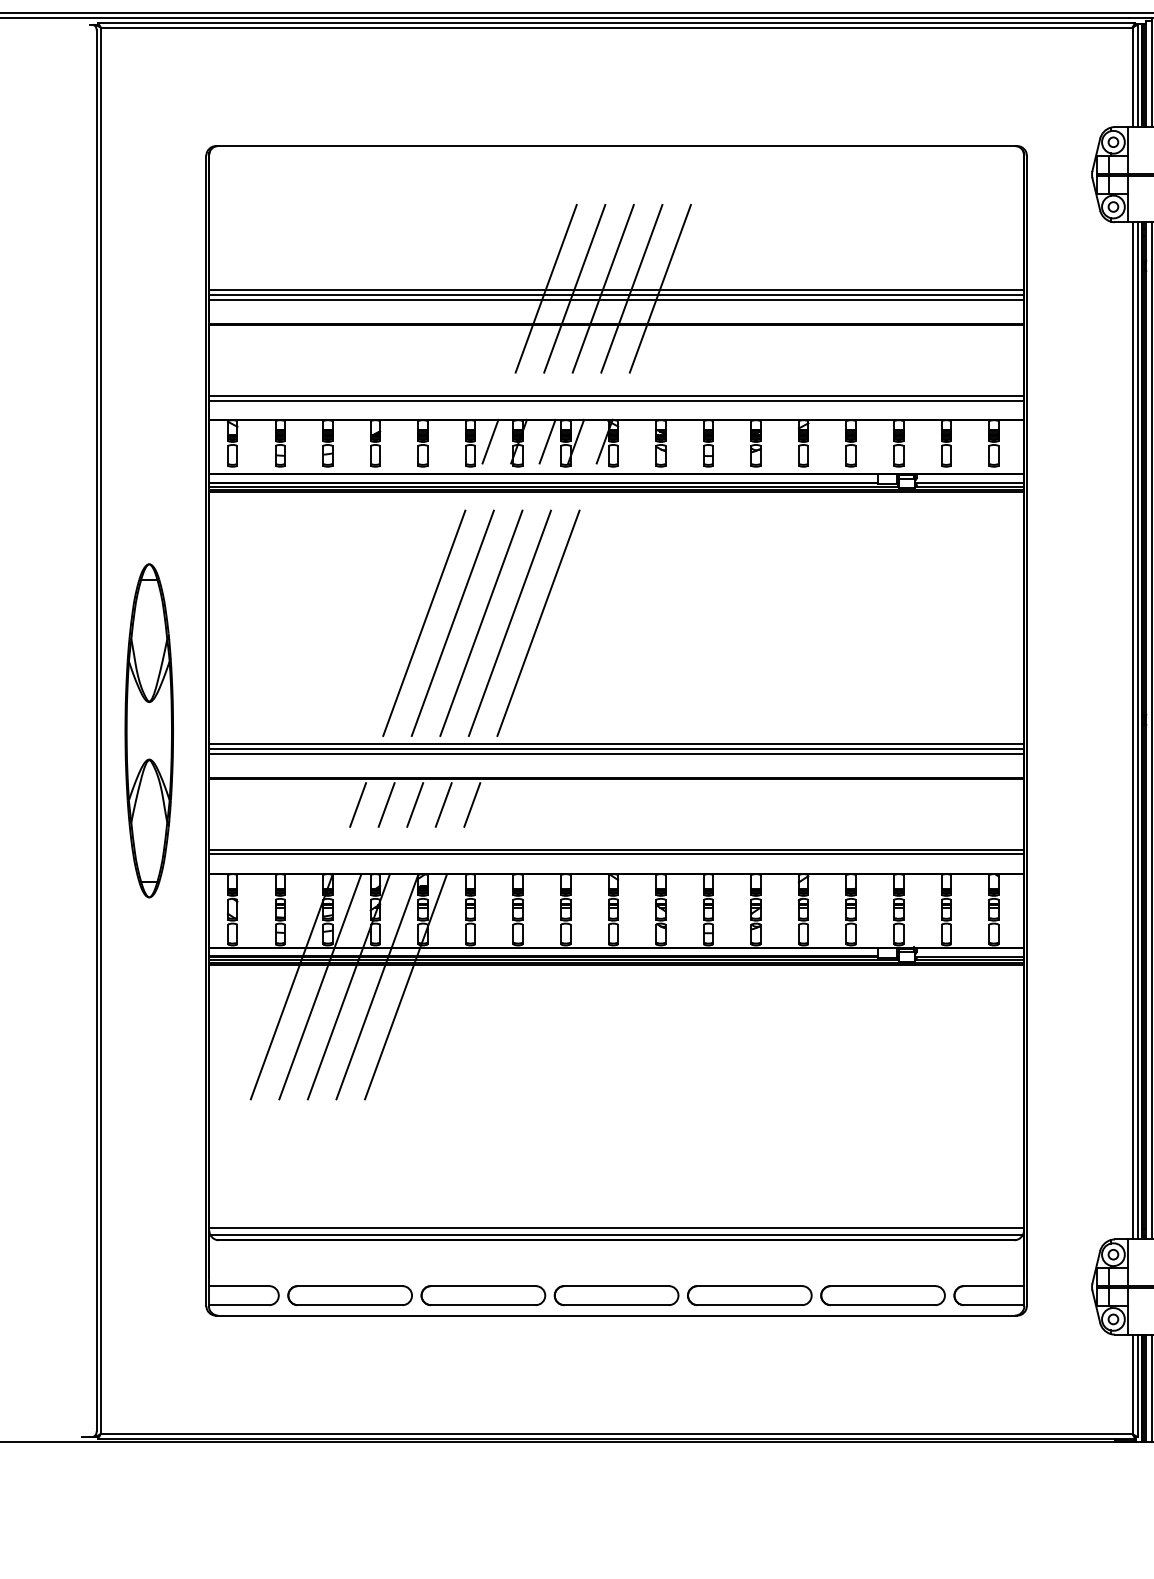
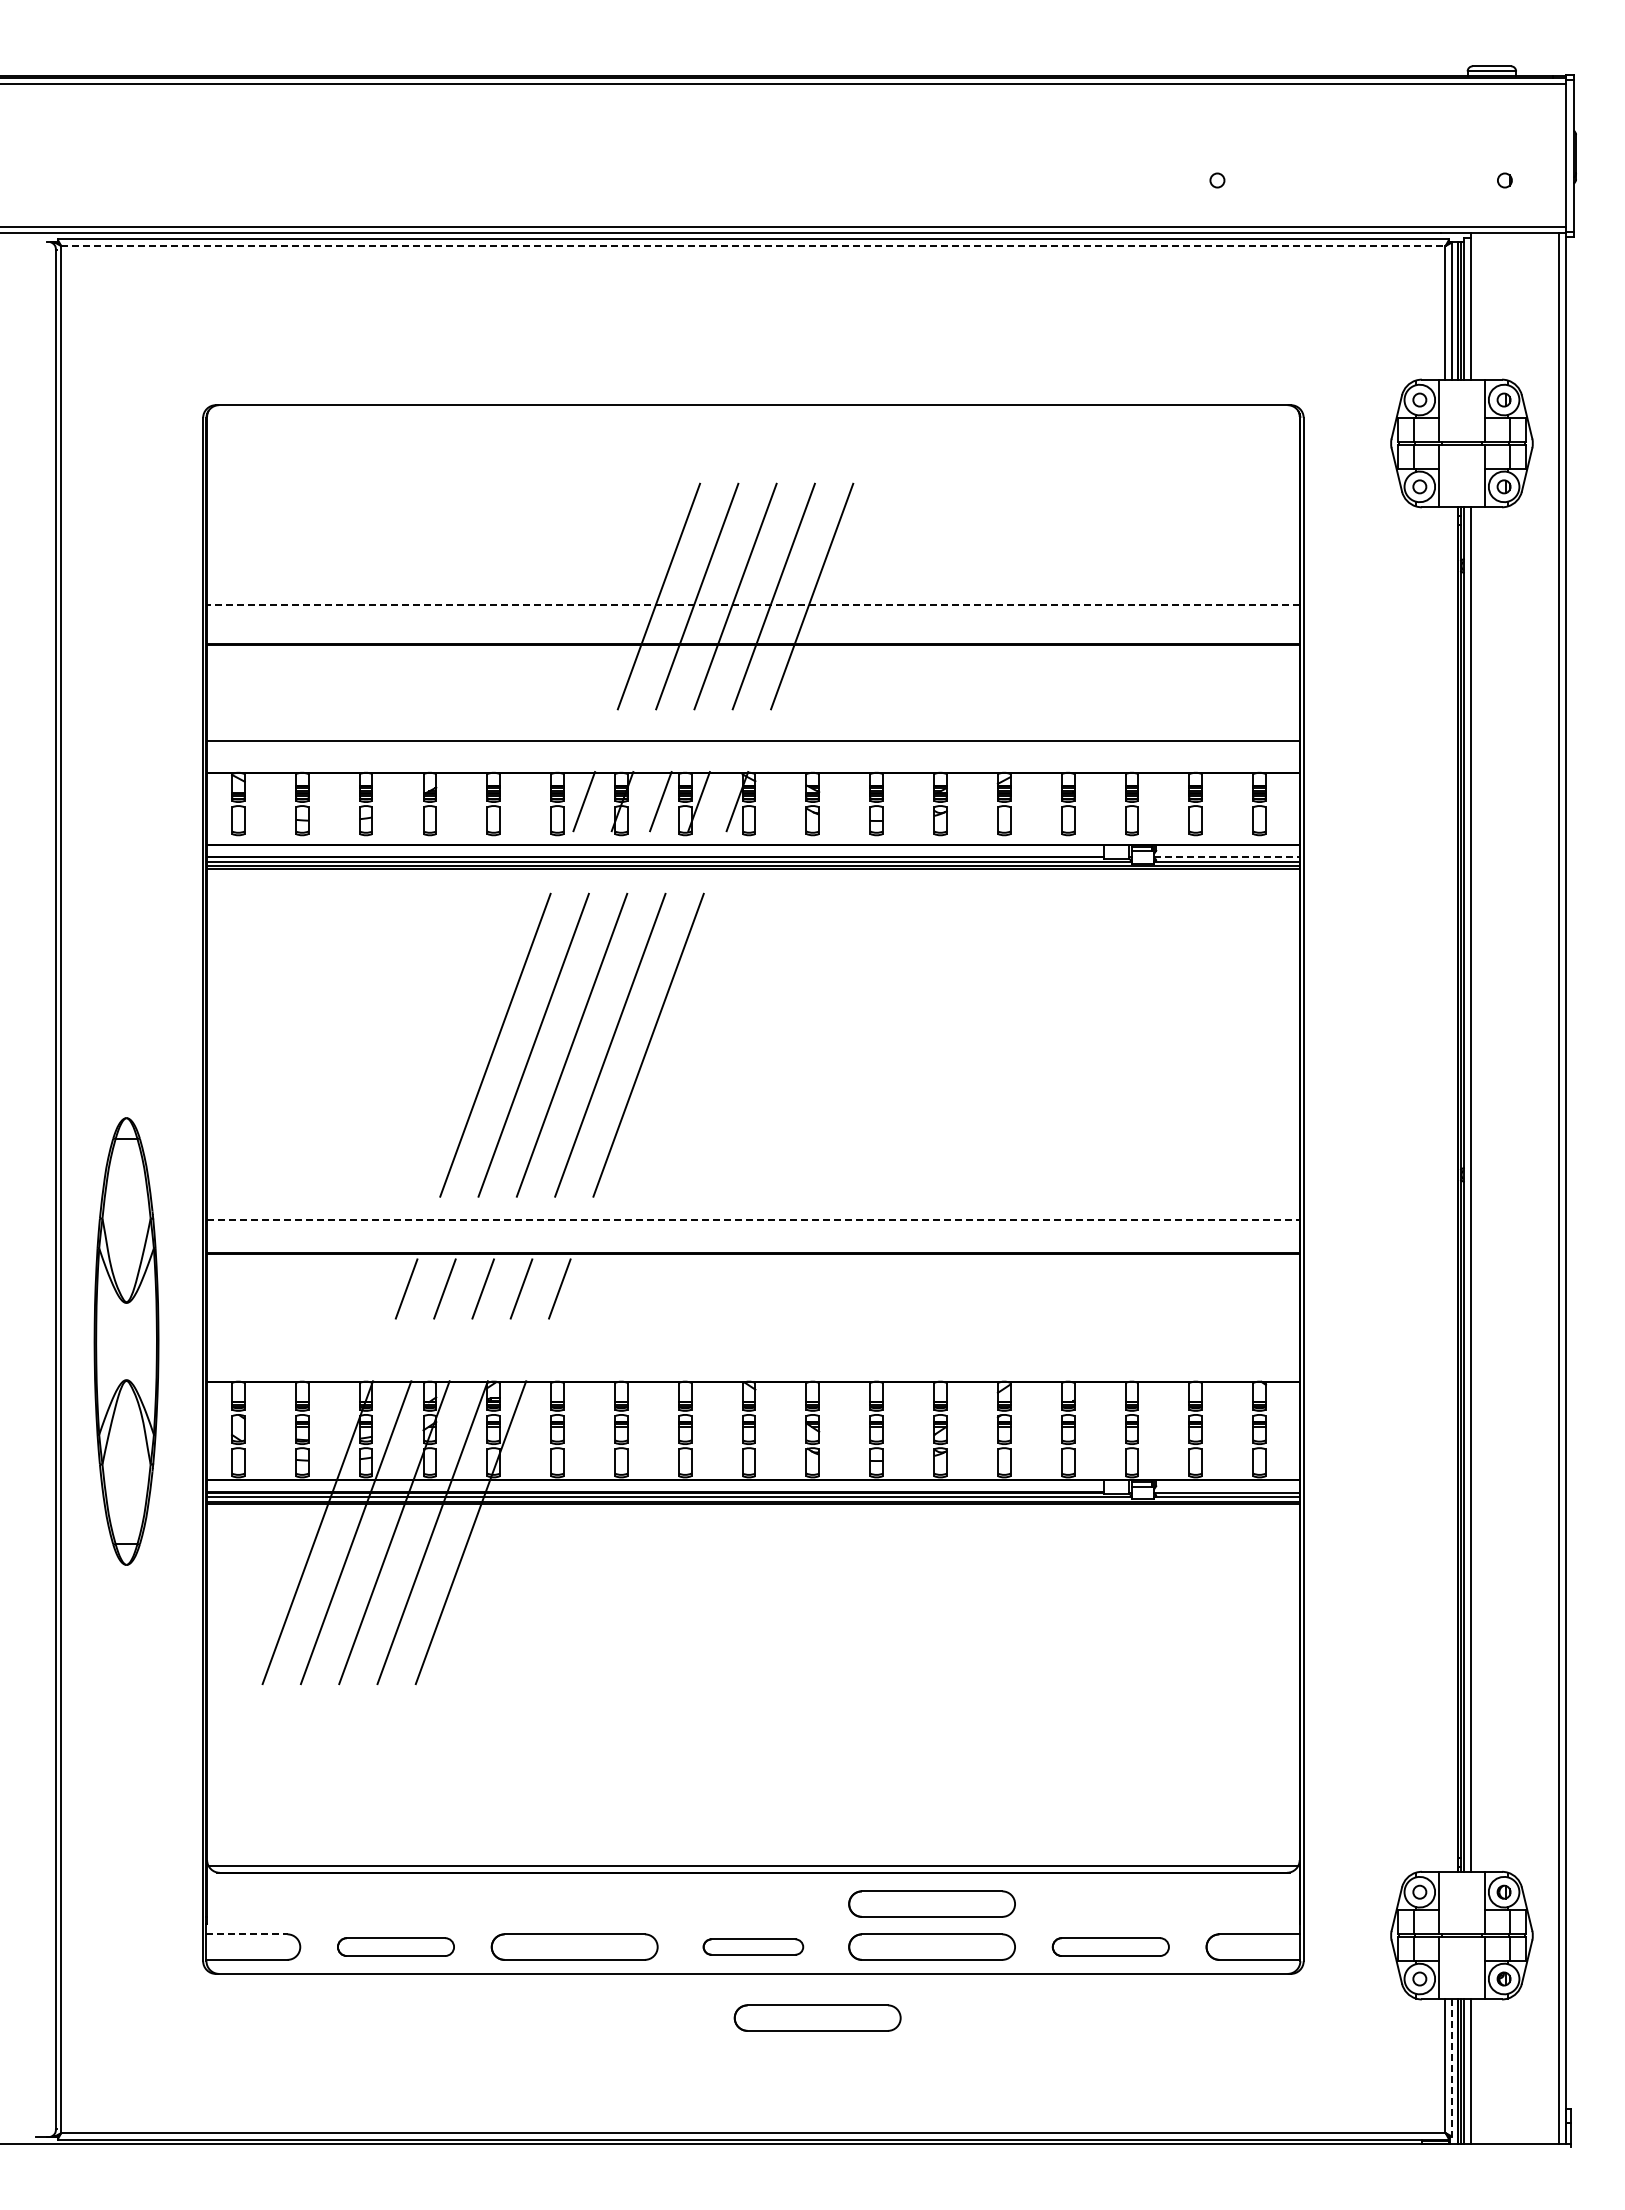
line: (616, 27) -> (753, 246), solid -> dashed
line: (616, 290) -> (753, 598), removed
line: (615, 295) -> (752, 605), solid -> dashed
line: (616, 299) -> (753, 611), removed
line: (616, 400) -> (753, 746), removed
line: (970, 483) -> (1227, 857), solid -> dashed
part: (149, 730) -> (126, 1341), moved
line: (1132, 730) -> (1445, 1189), removed
line: (1137, 730) -> (1452, 1189), removed
line: (616, 744) -> (753, 1207), removed
line: (616, 748) -> (753, 1213), removed
line: (616, 753) -> (753, 1220), solid -> dashed
line: (616, 850) -> (753, 1349), removed
line: (616, 854) -> (753, 1355), removed
line: (616, 1228) -> (753, 1856), removed
part: (749, 1263) -> (931, 1903), added
line: (239, 1286) -> (247, 1934), solid -> dashed
part: (349, 1295) -> (395, 1946), size x0.7
part: (616, 1295) -> (753, 1946), size x0.6
part: (882, 1295) -> (1110, 1946), size x0.7
part: (664, 1348) -> (817, 2017), added
line: (1137, 1386) -> (1452, 2068), solid -> dashed

